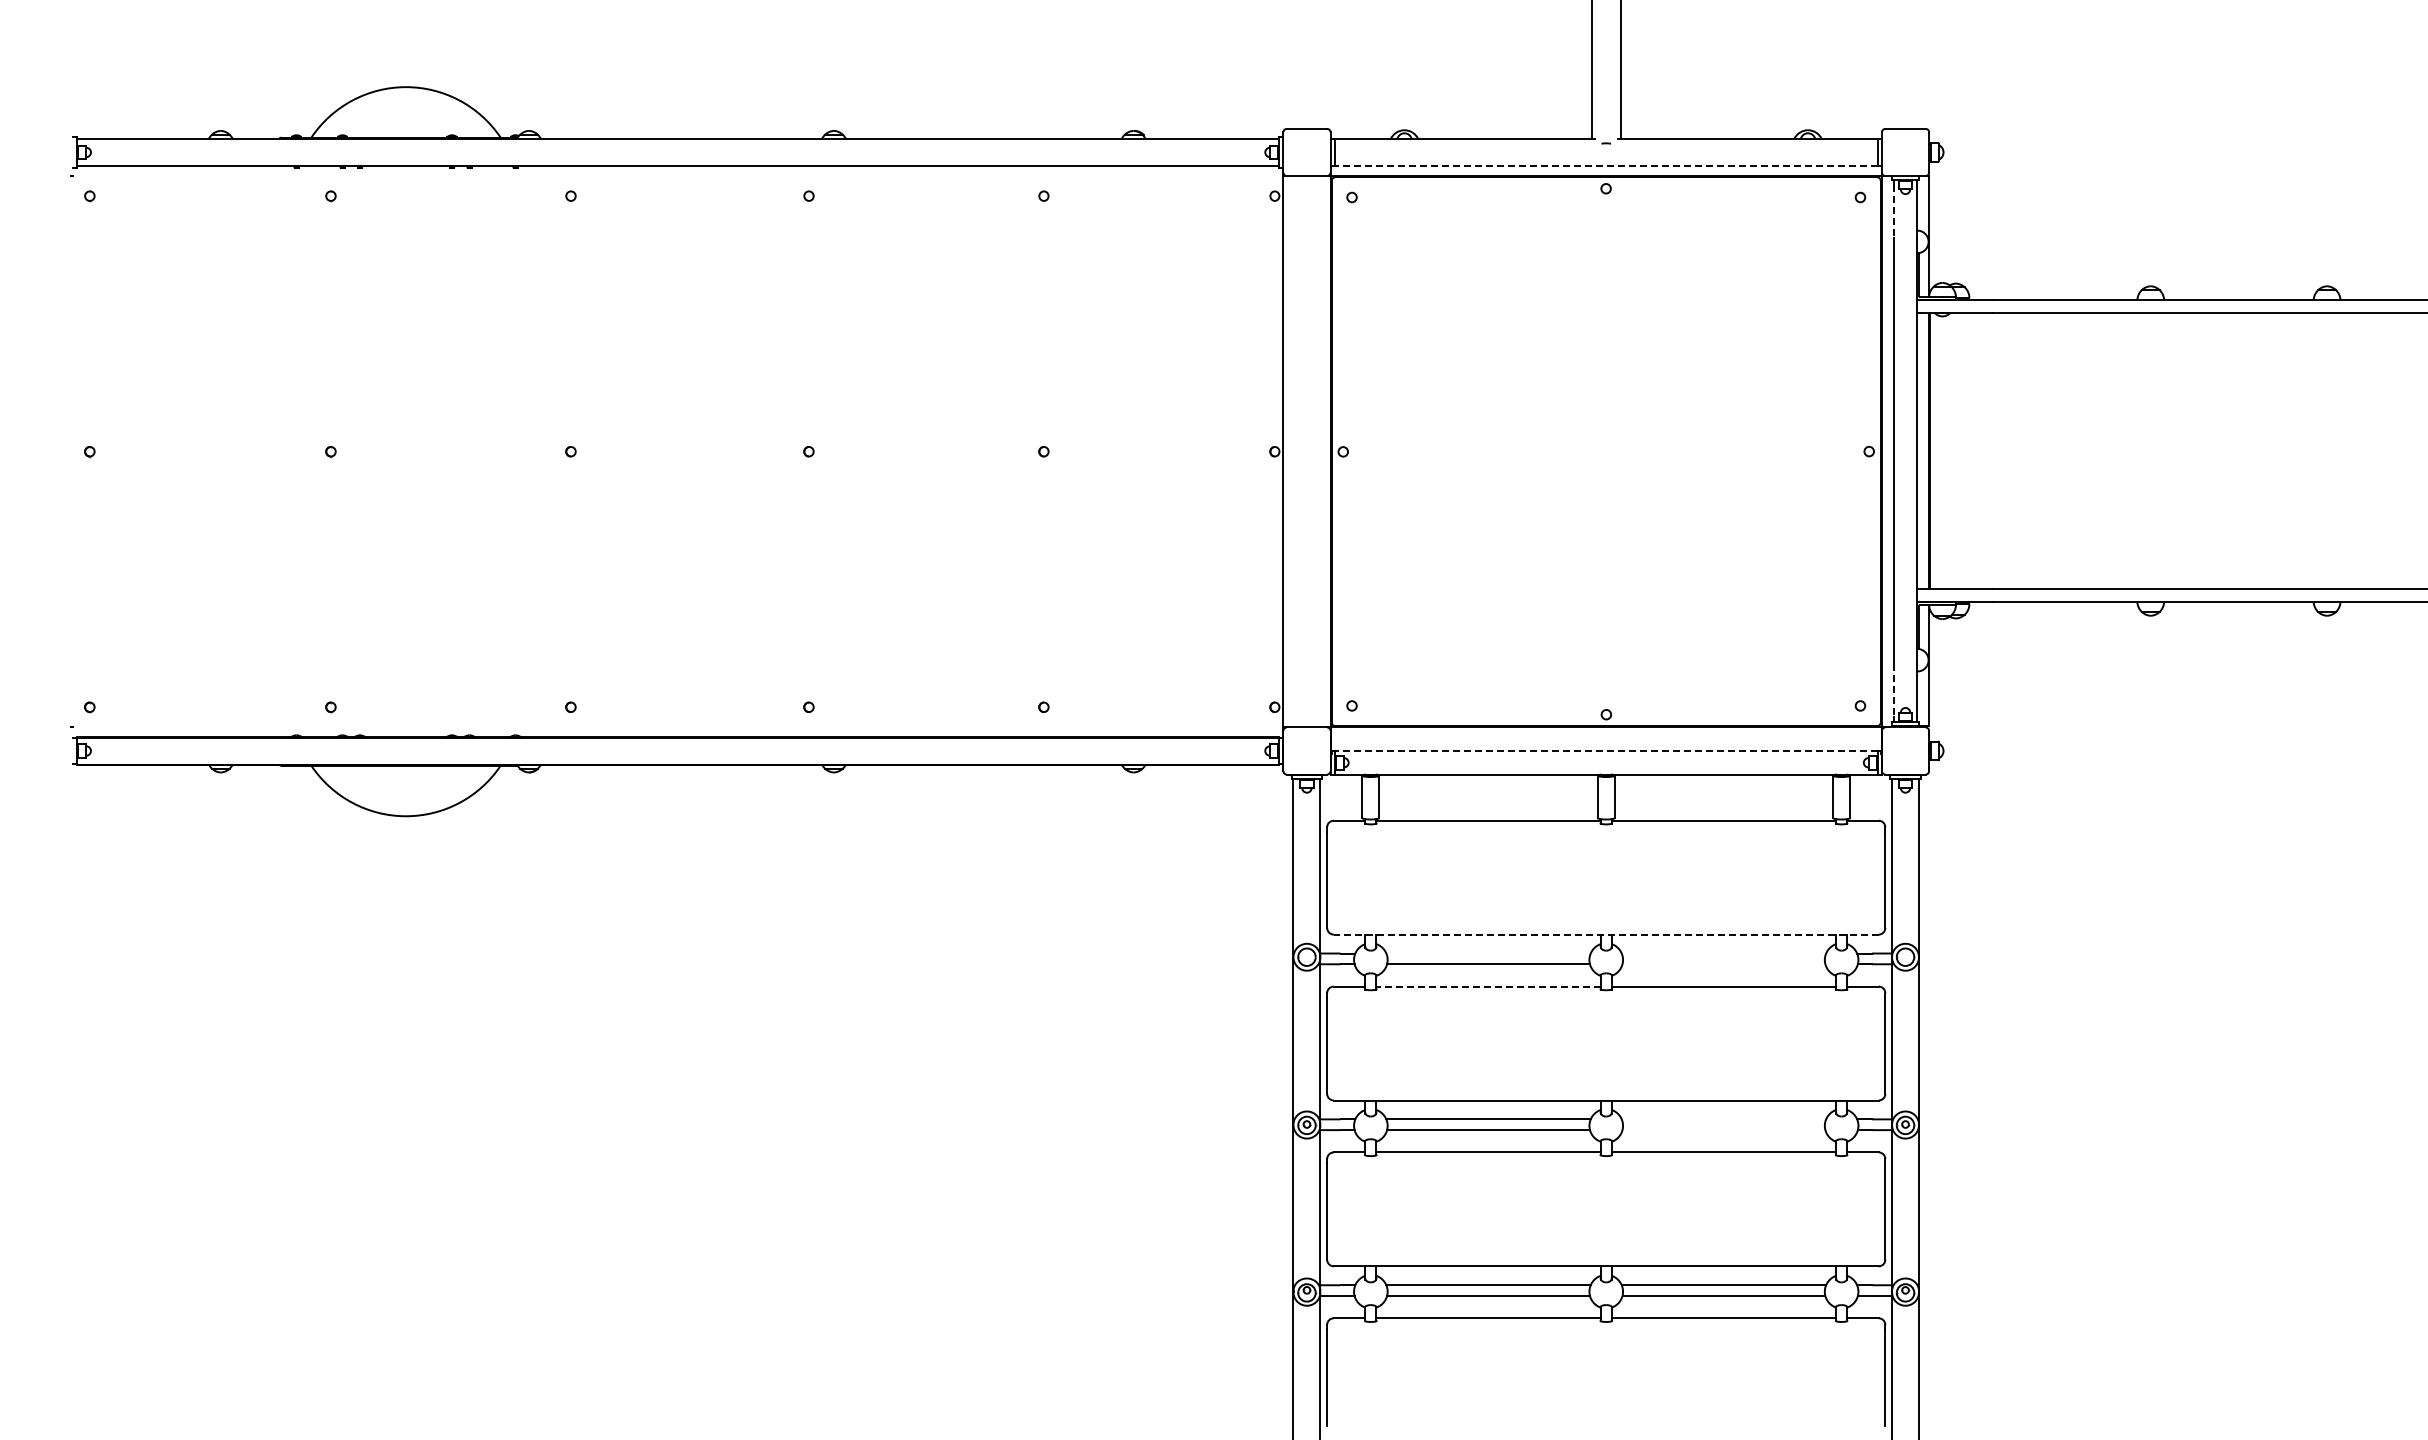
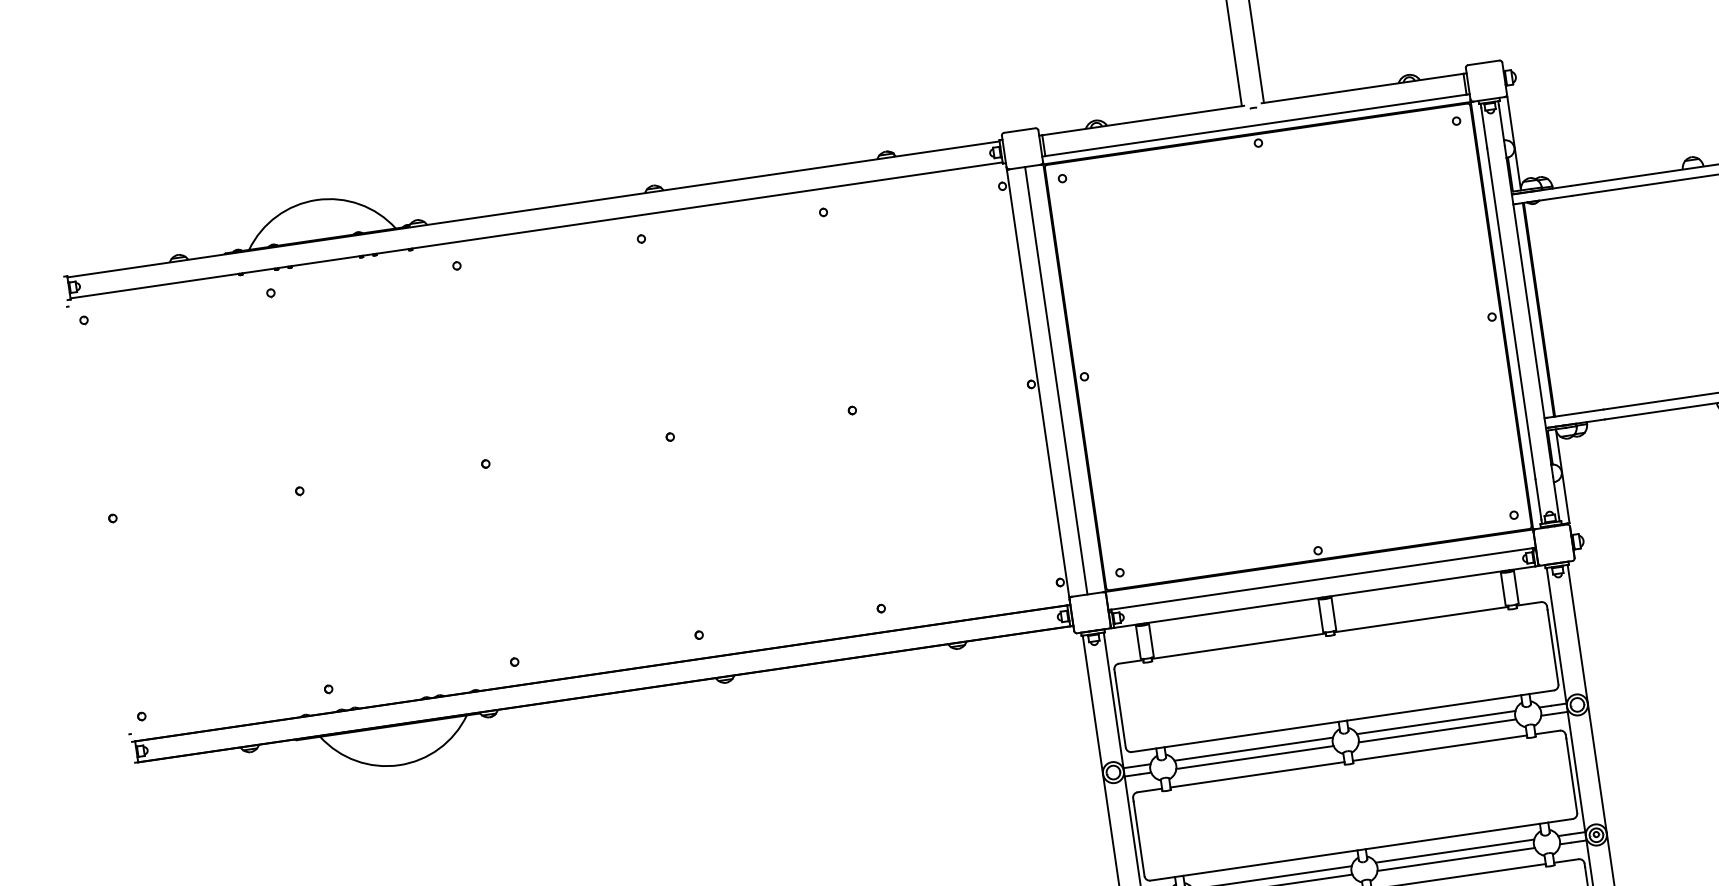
line: (1606, 165) -> (1256, 125), dashed -> solid
line: (1894, 211) -> (1484, 128), dashed -> solid
line: (1306, 451) -> (1055, 380), added
line: (1894, 691) -> (1538, 500), dashed -> solid
line: (1606, 751) -> (1322, 579), dashed -> solid
line: (1605, 934) -> (1342, 721), dashed -> solid
line: (1488, 953) -> (1253, 749), added
line: (1723, 953) -> (1435, 722), added
line: (1723, 964) -> (1437, 731), added
line: (1488, 986) -> (1257, 774), dashed -> solid
line: (1723, 1119) -> (1454, 851), added
line: (1723, 1130) -> (1455, 859), added

